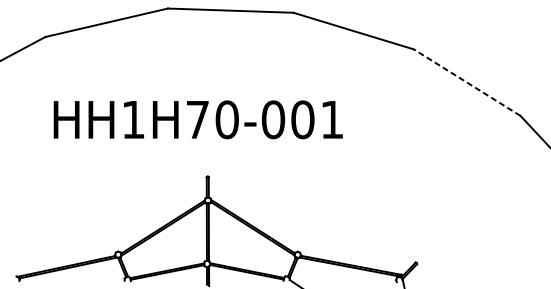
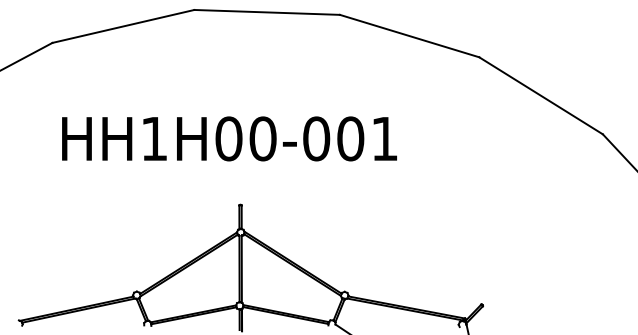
line: (467, 82) -> (541, 95), dashed -> solid
text: (197, 119) -> (228, 138), HH1H70-001 -> HH1H00-001

